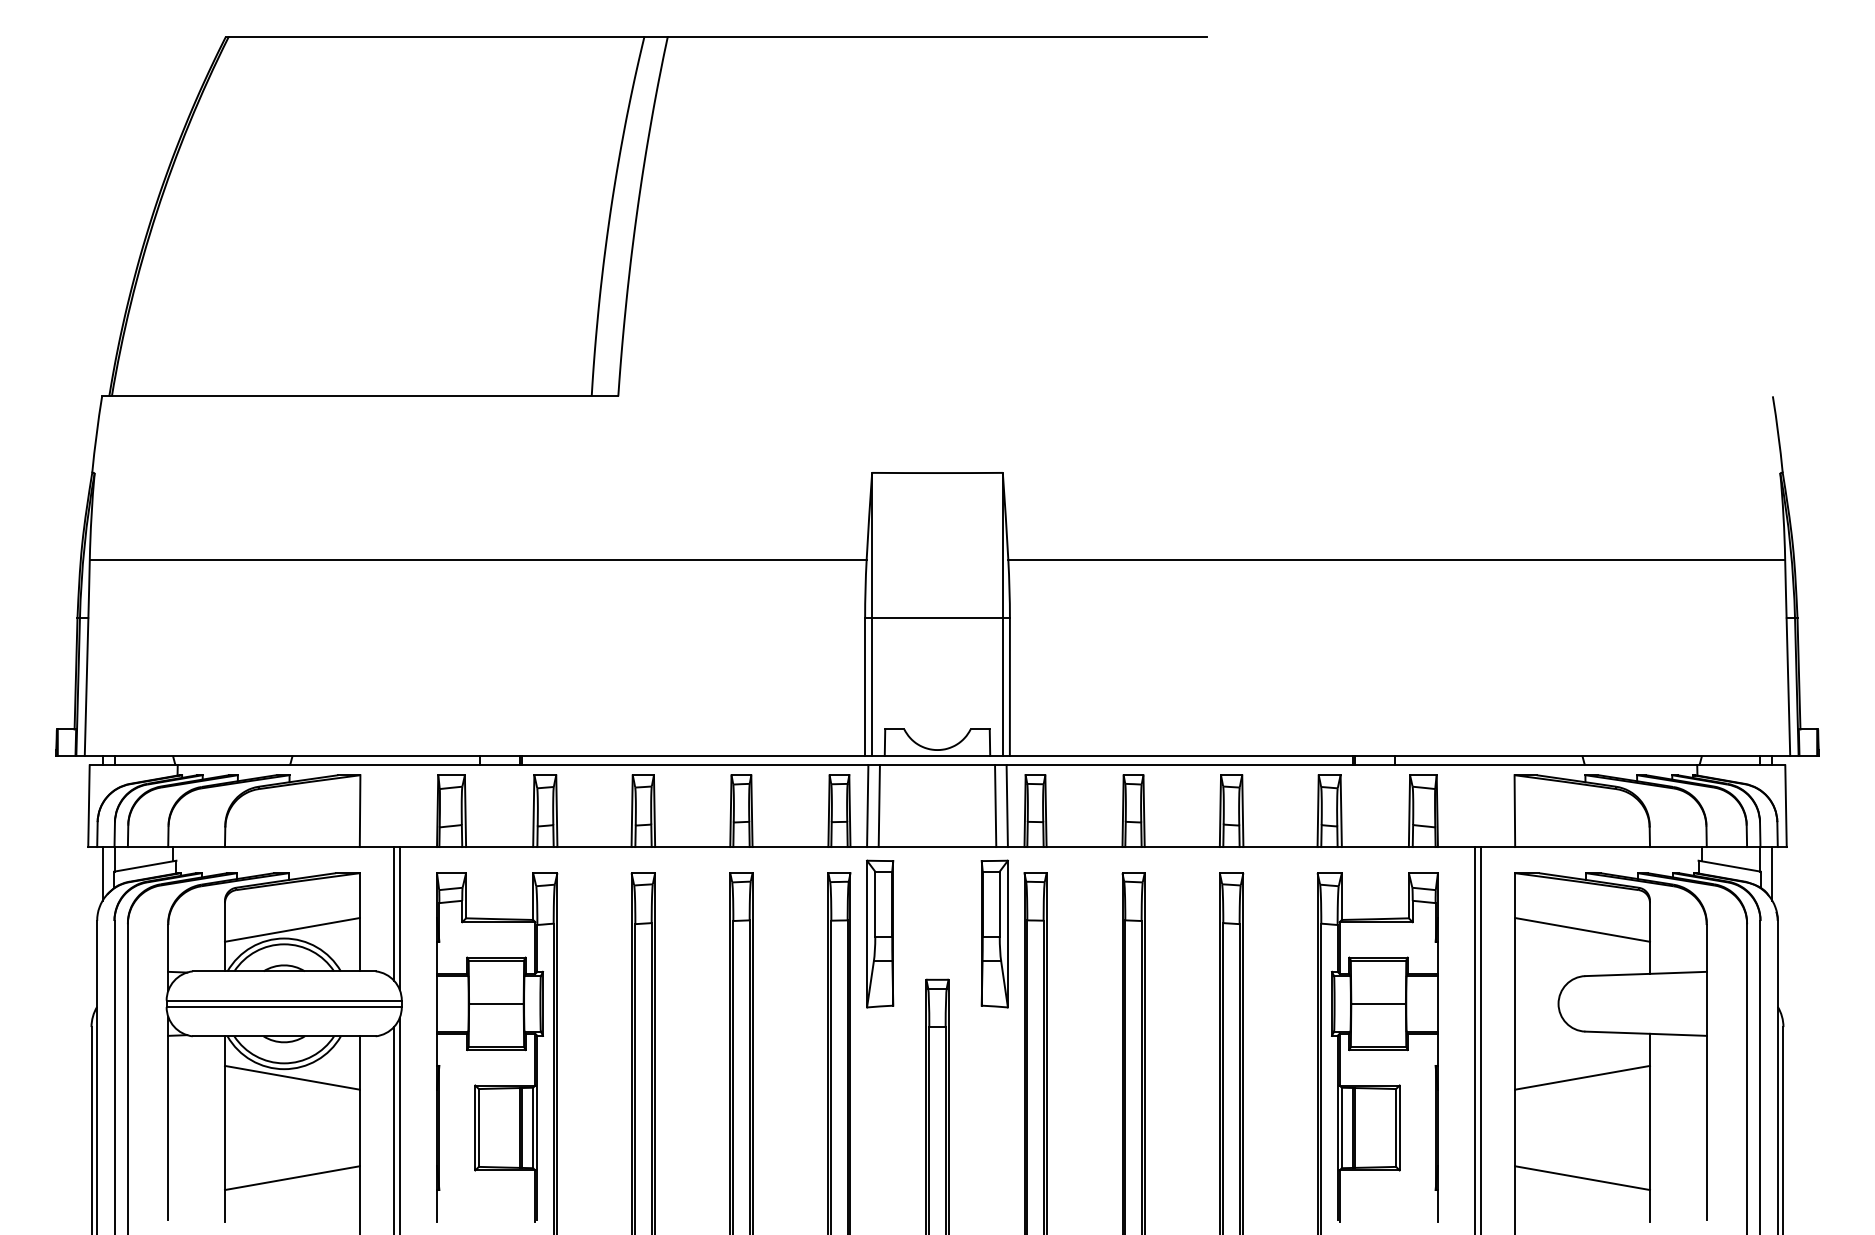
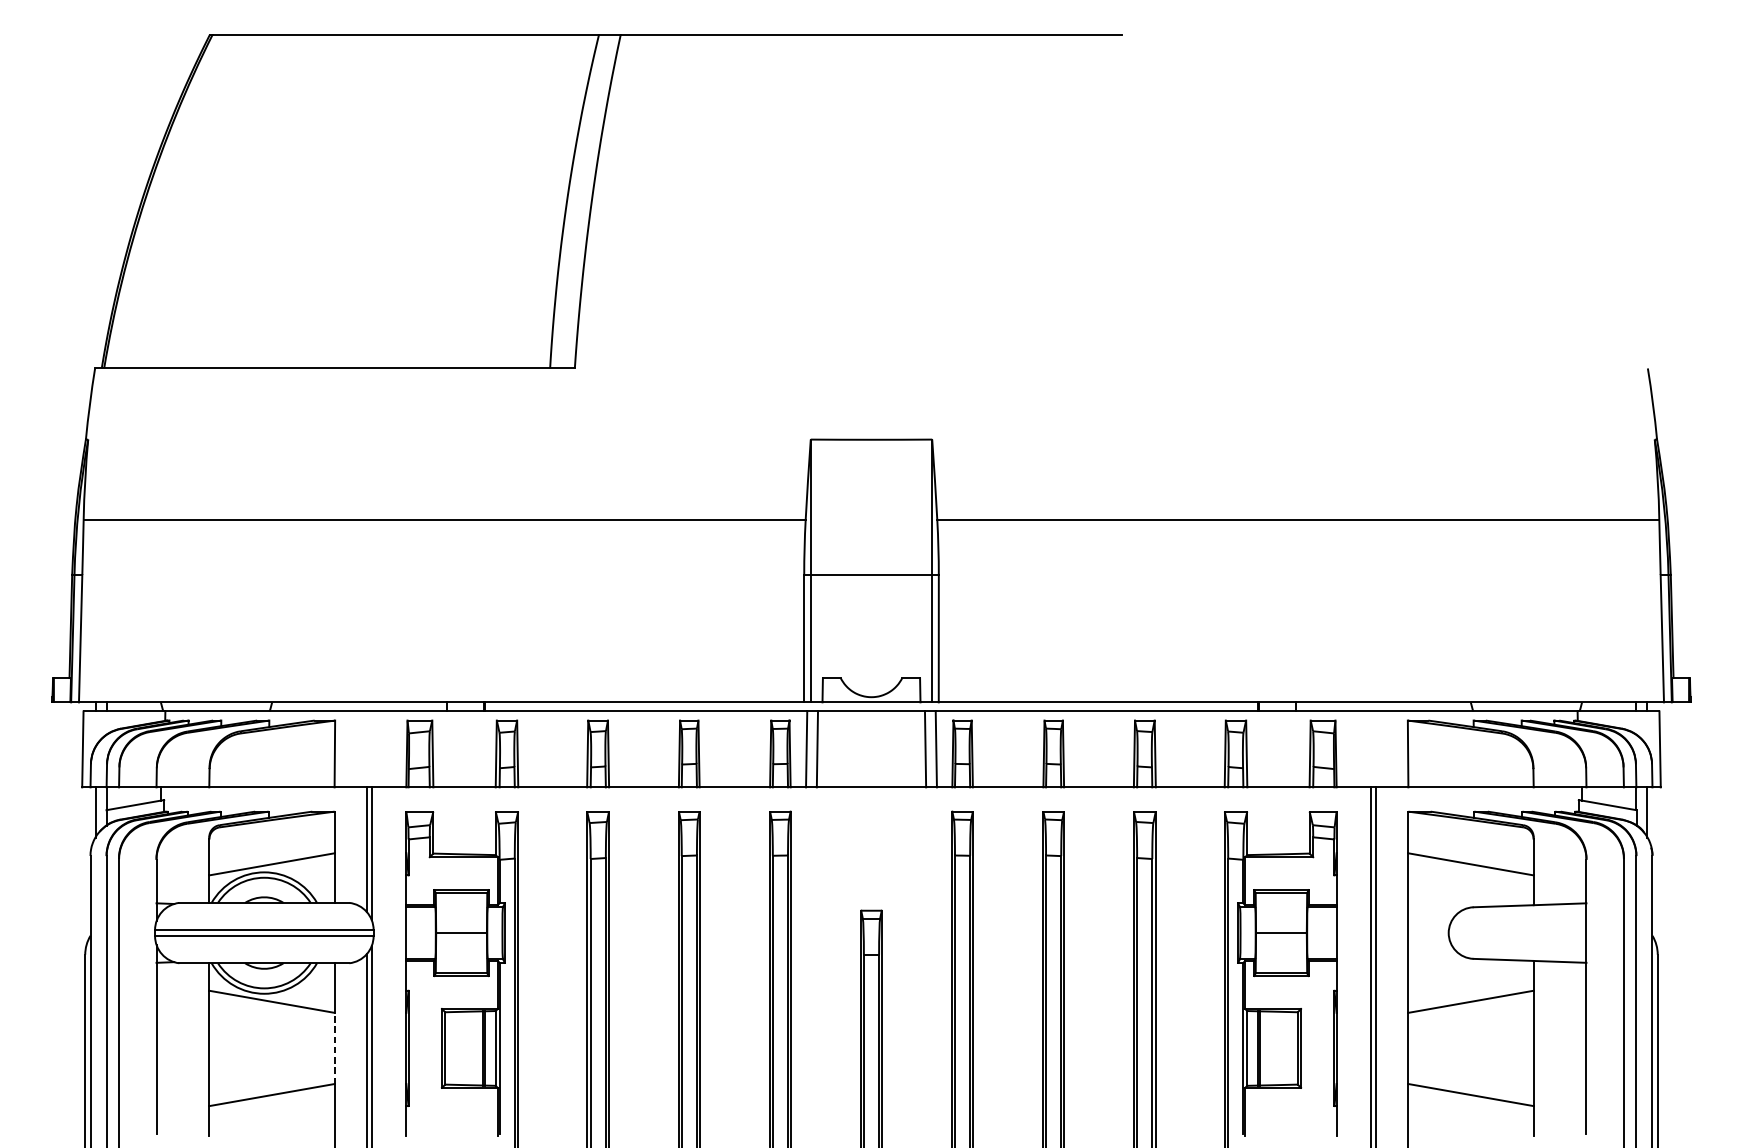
part: (880, 933) -> (818, 867), removed
part: (994, 933) -> (924, 867), removed
line: (359, 1127) -> (334, 1047), solid -> dashed

